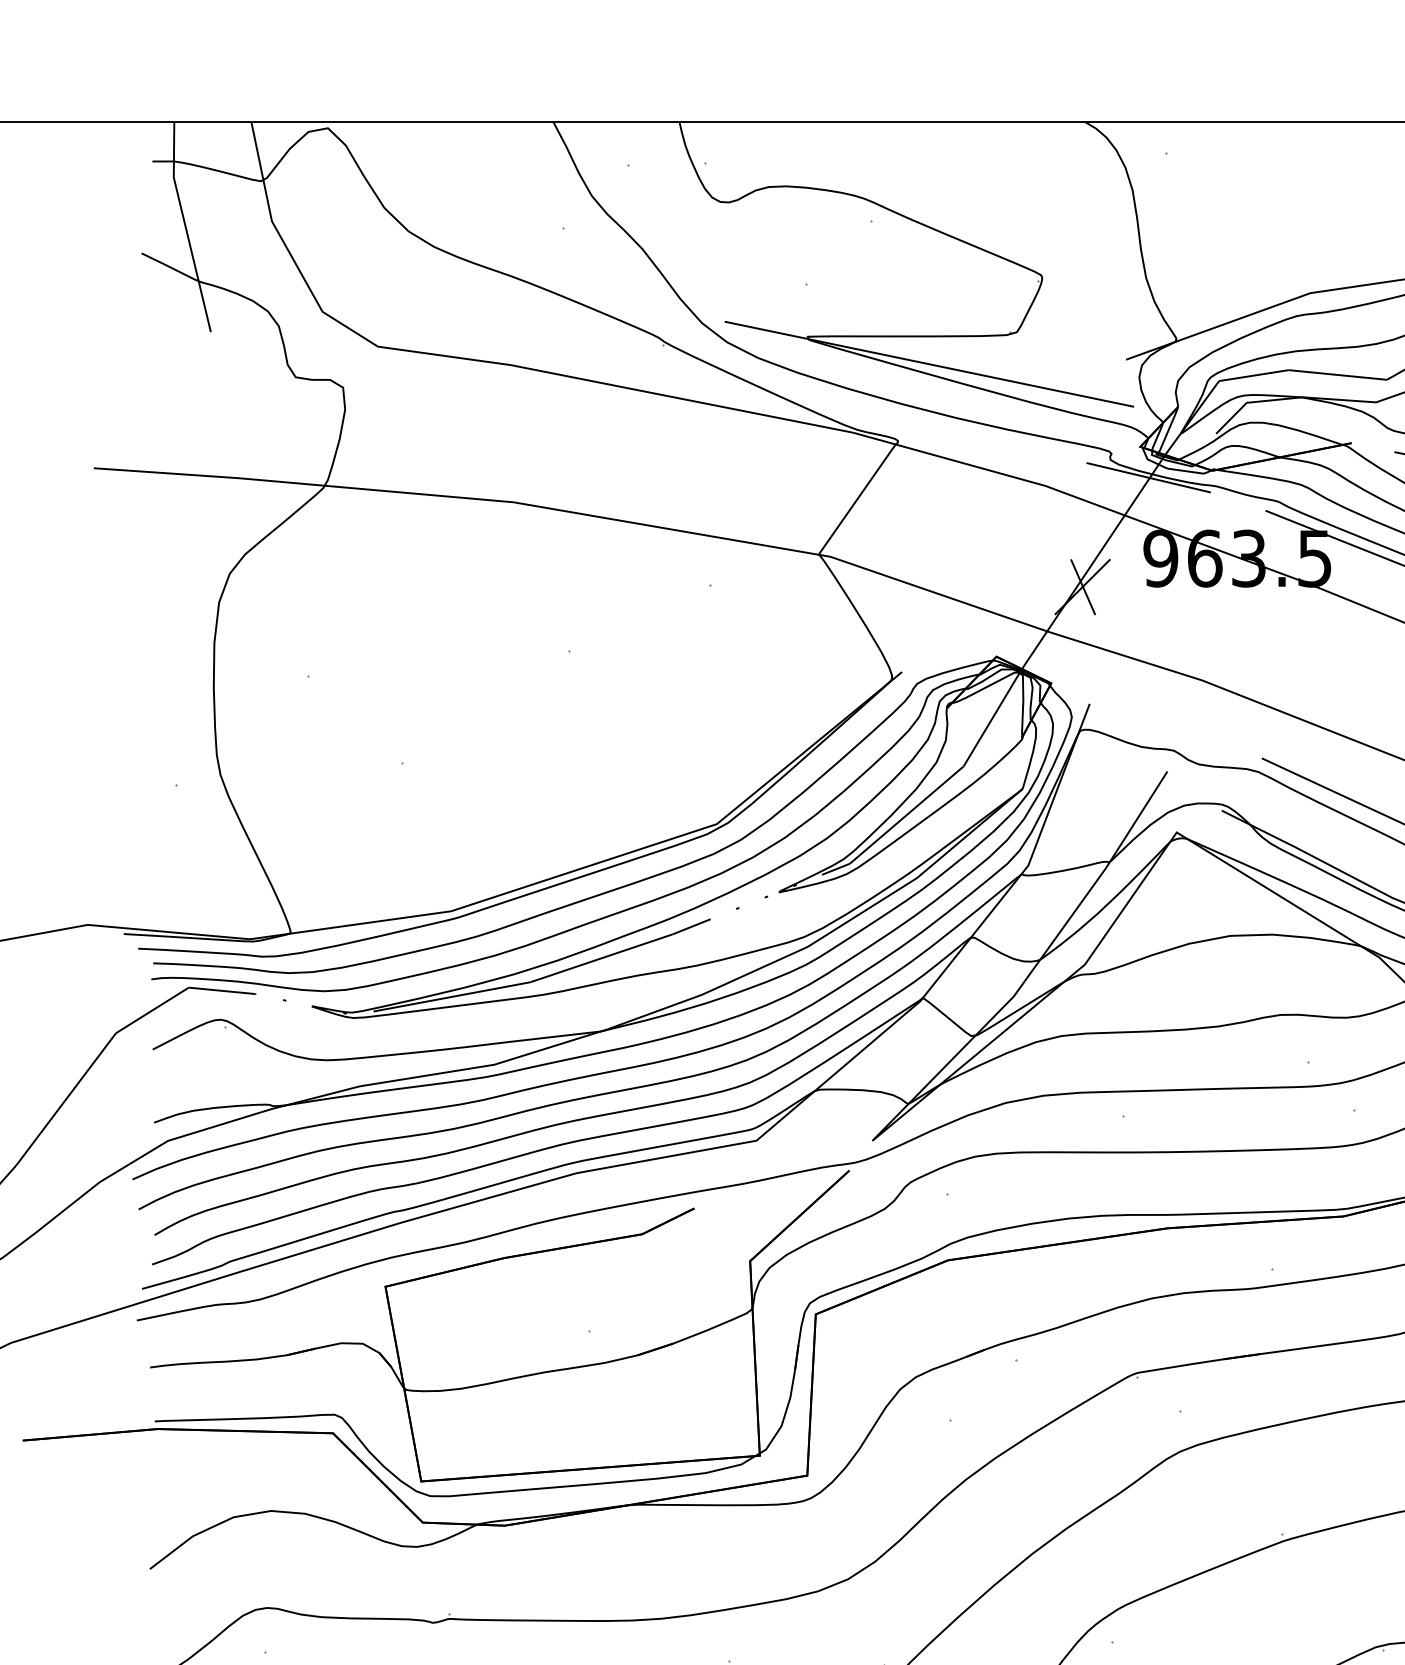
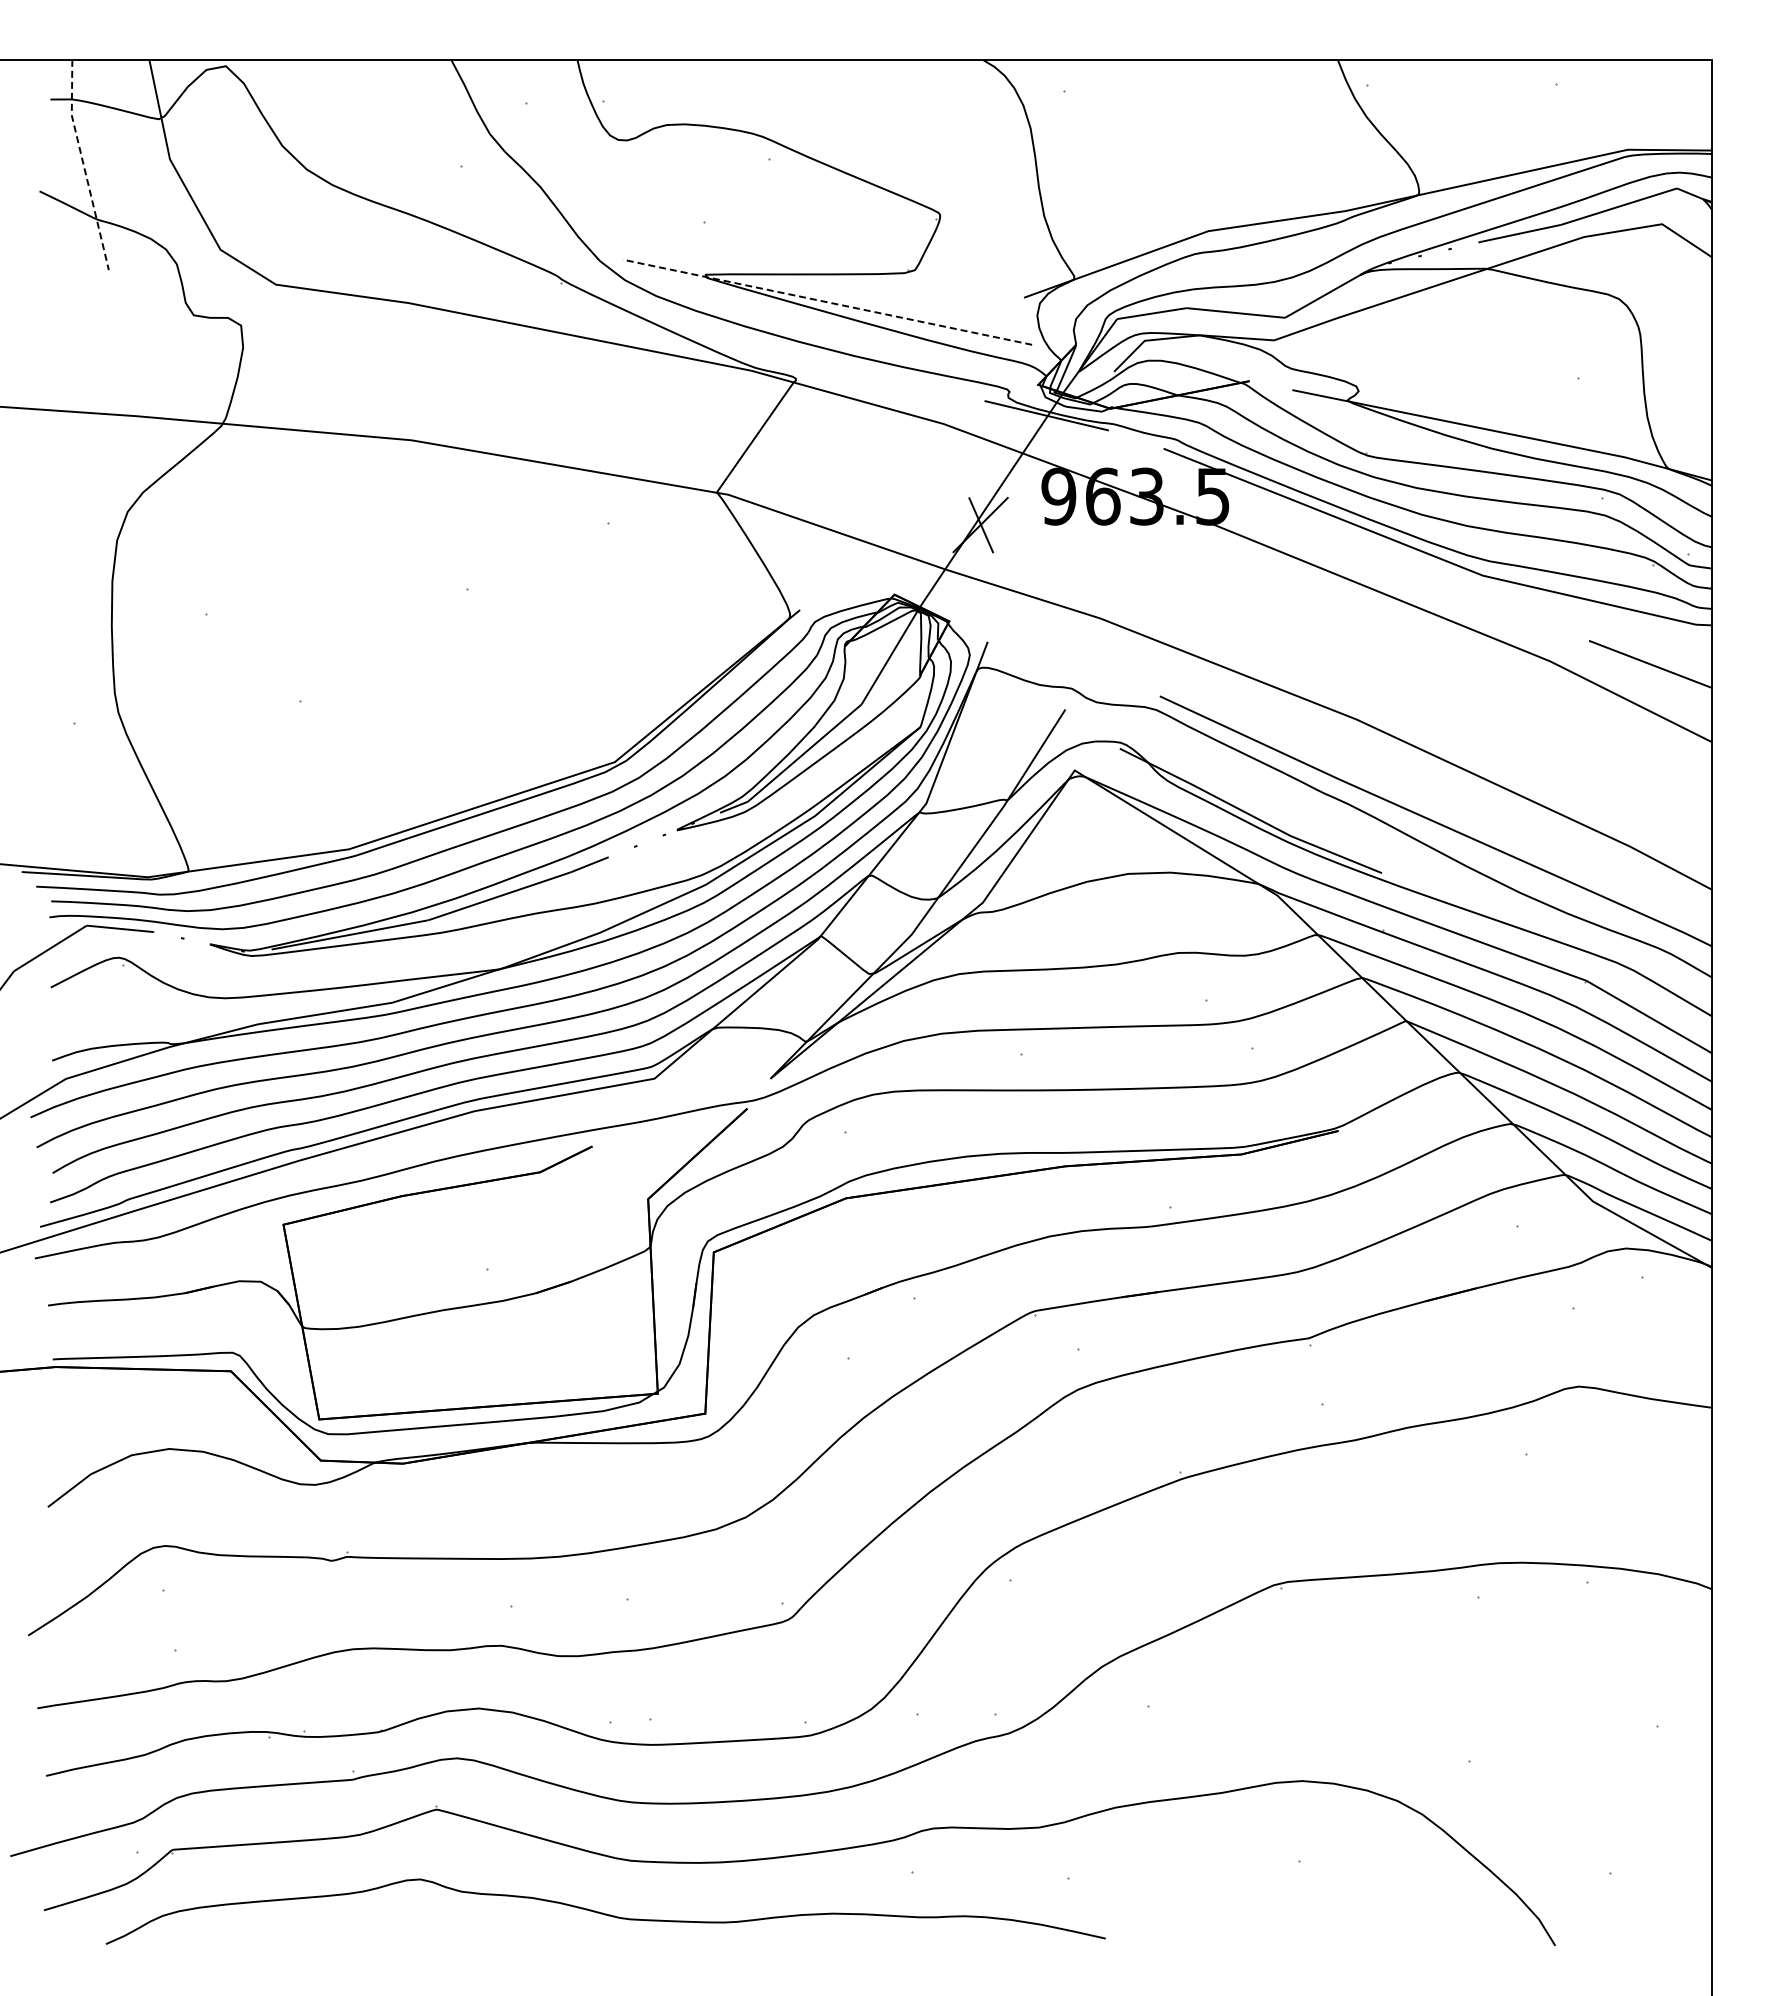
line: (185, 227) -> (83, 165), solid -> dashed
line: (928, 364) -> (826, 302), solid -> dashed

